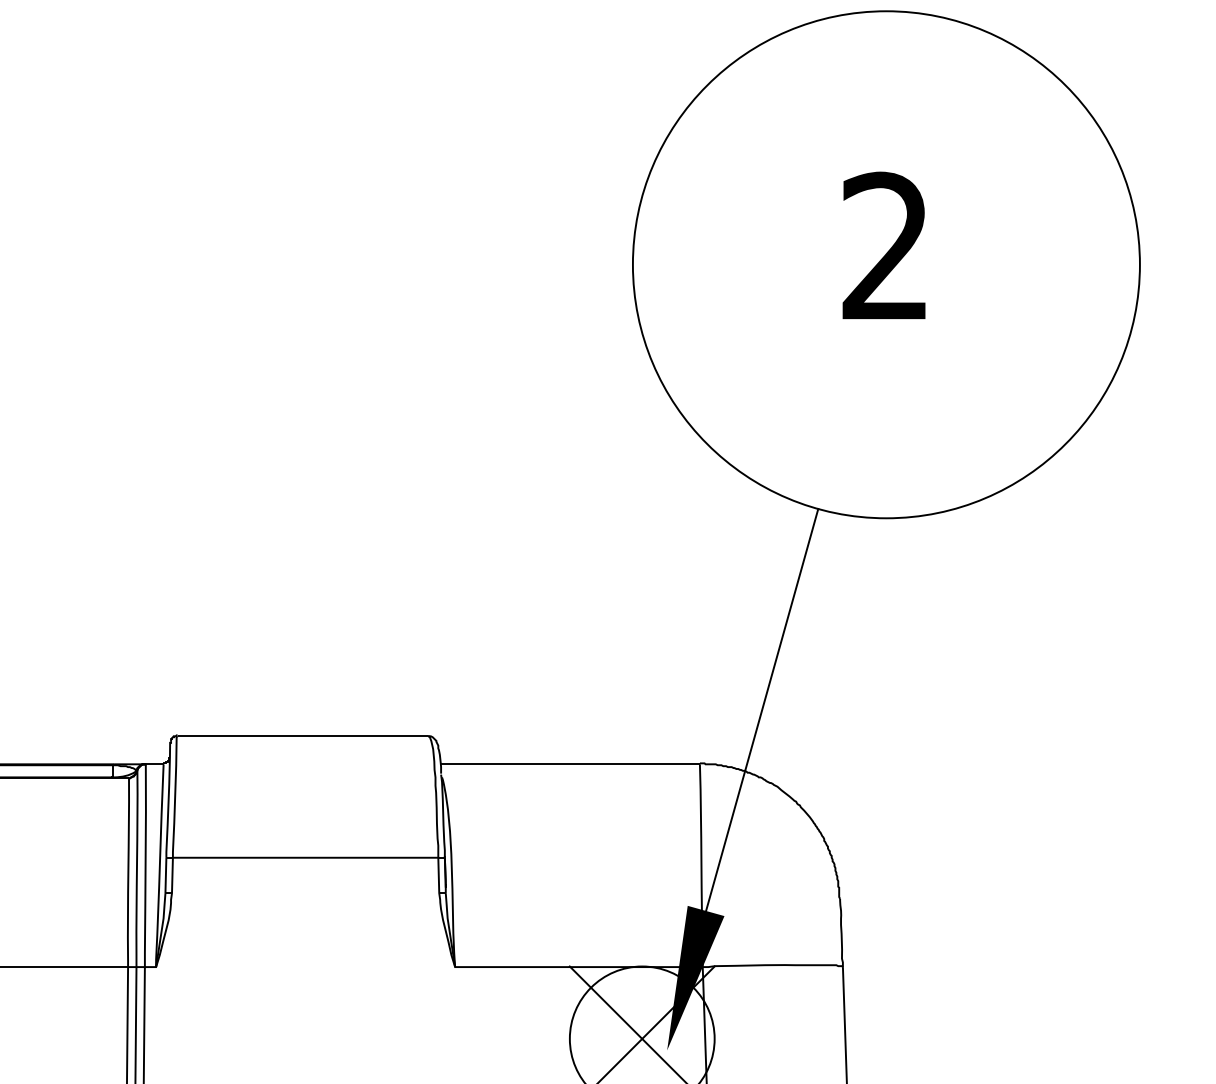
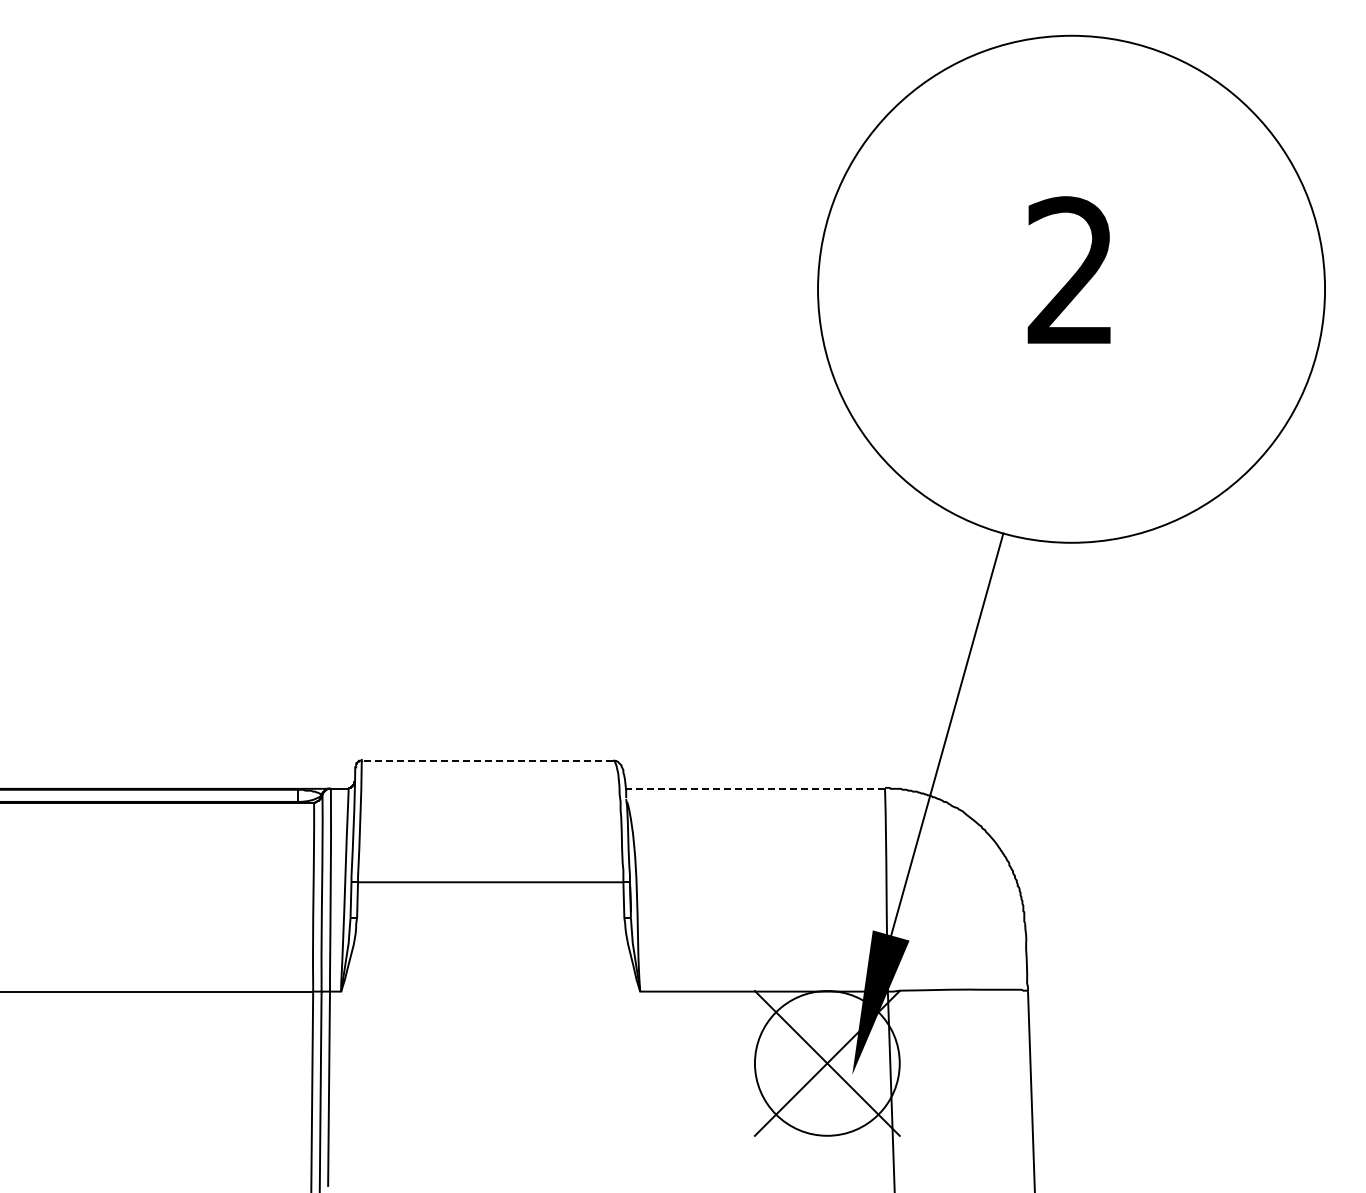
line: (302, 735) -> (487, 760), solid -> dashed
line: (570, 763) -> (755, 788), solid -> dashed

